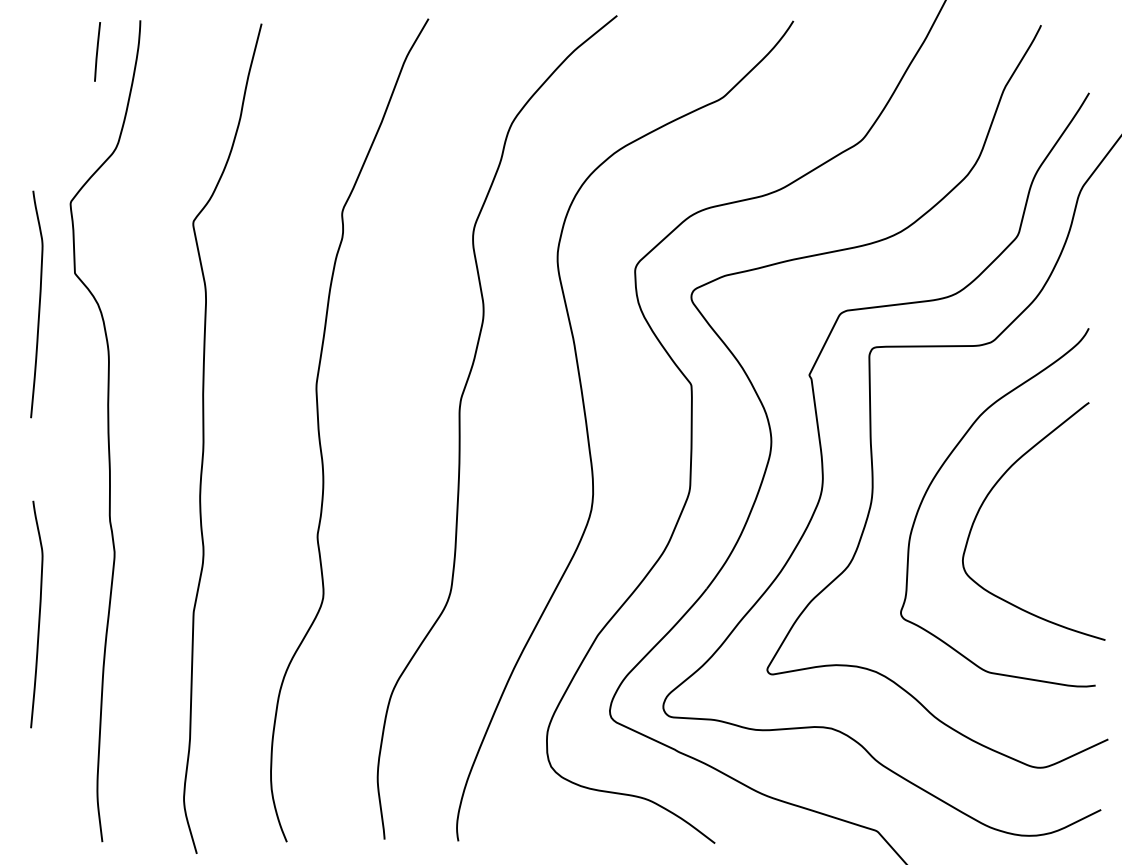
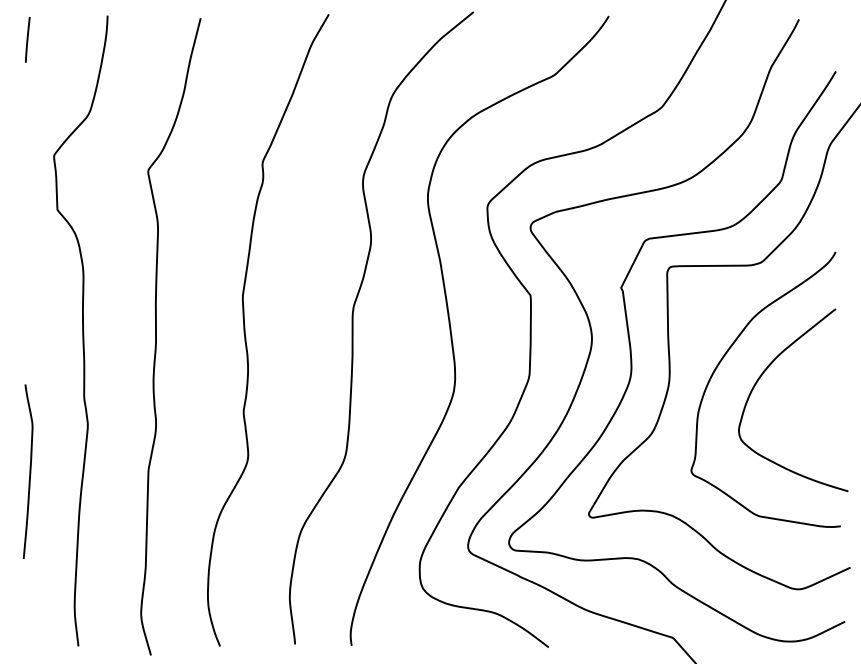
line: (97, 51) -> (27, 39), moved
curve: (38, 304) -> (29, 233), removed

